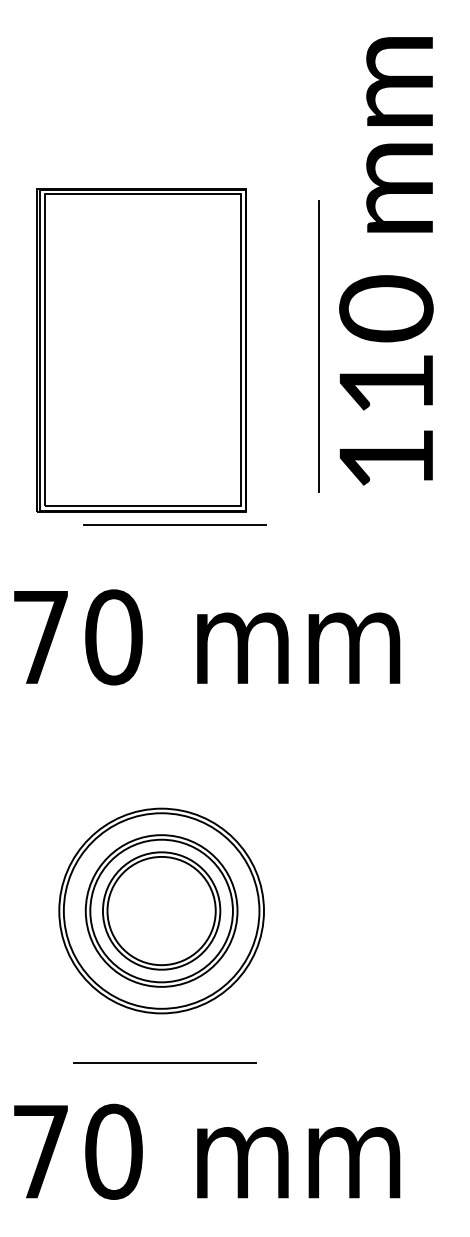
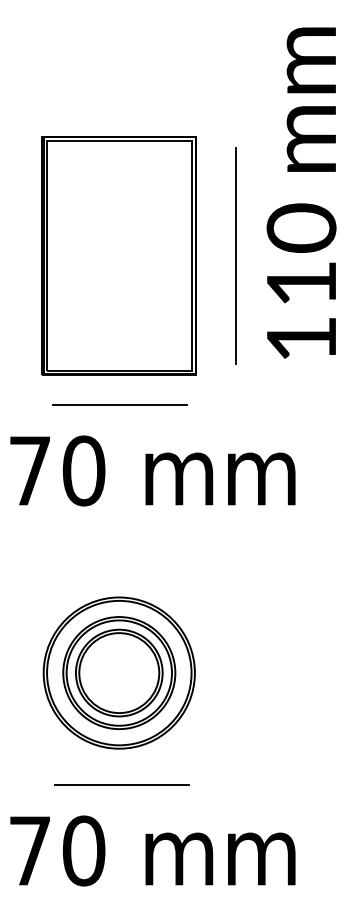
text: (386, 261) -> (301, 193), moved
part: (141, 350) -> (118, 256), moved
line: (174, 524) -> (119, 404), moved

